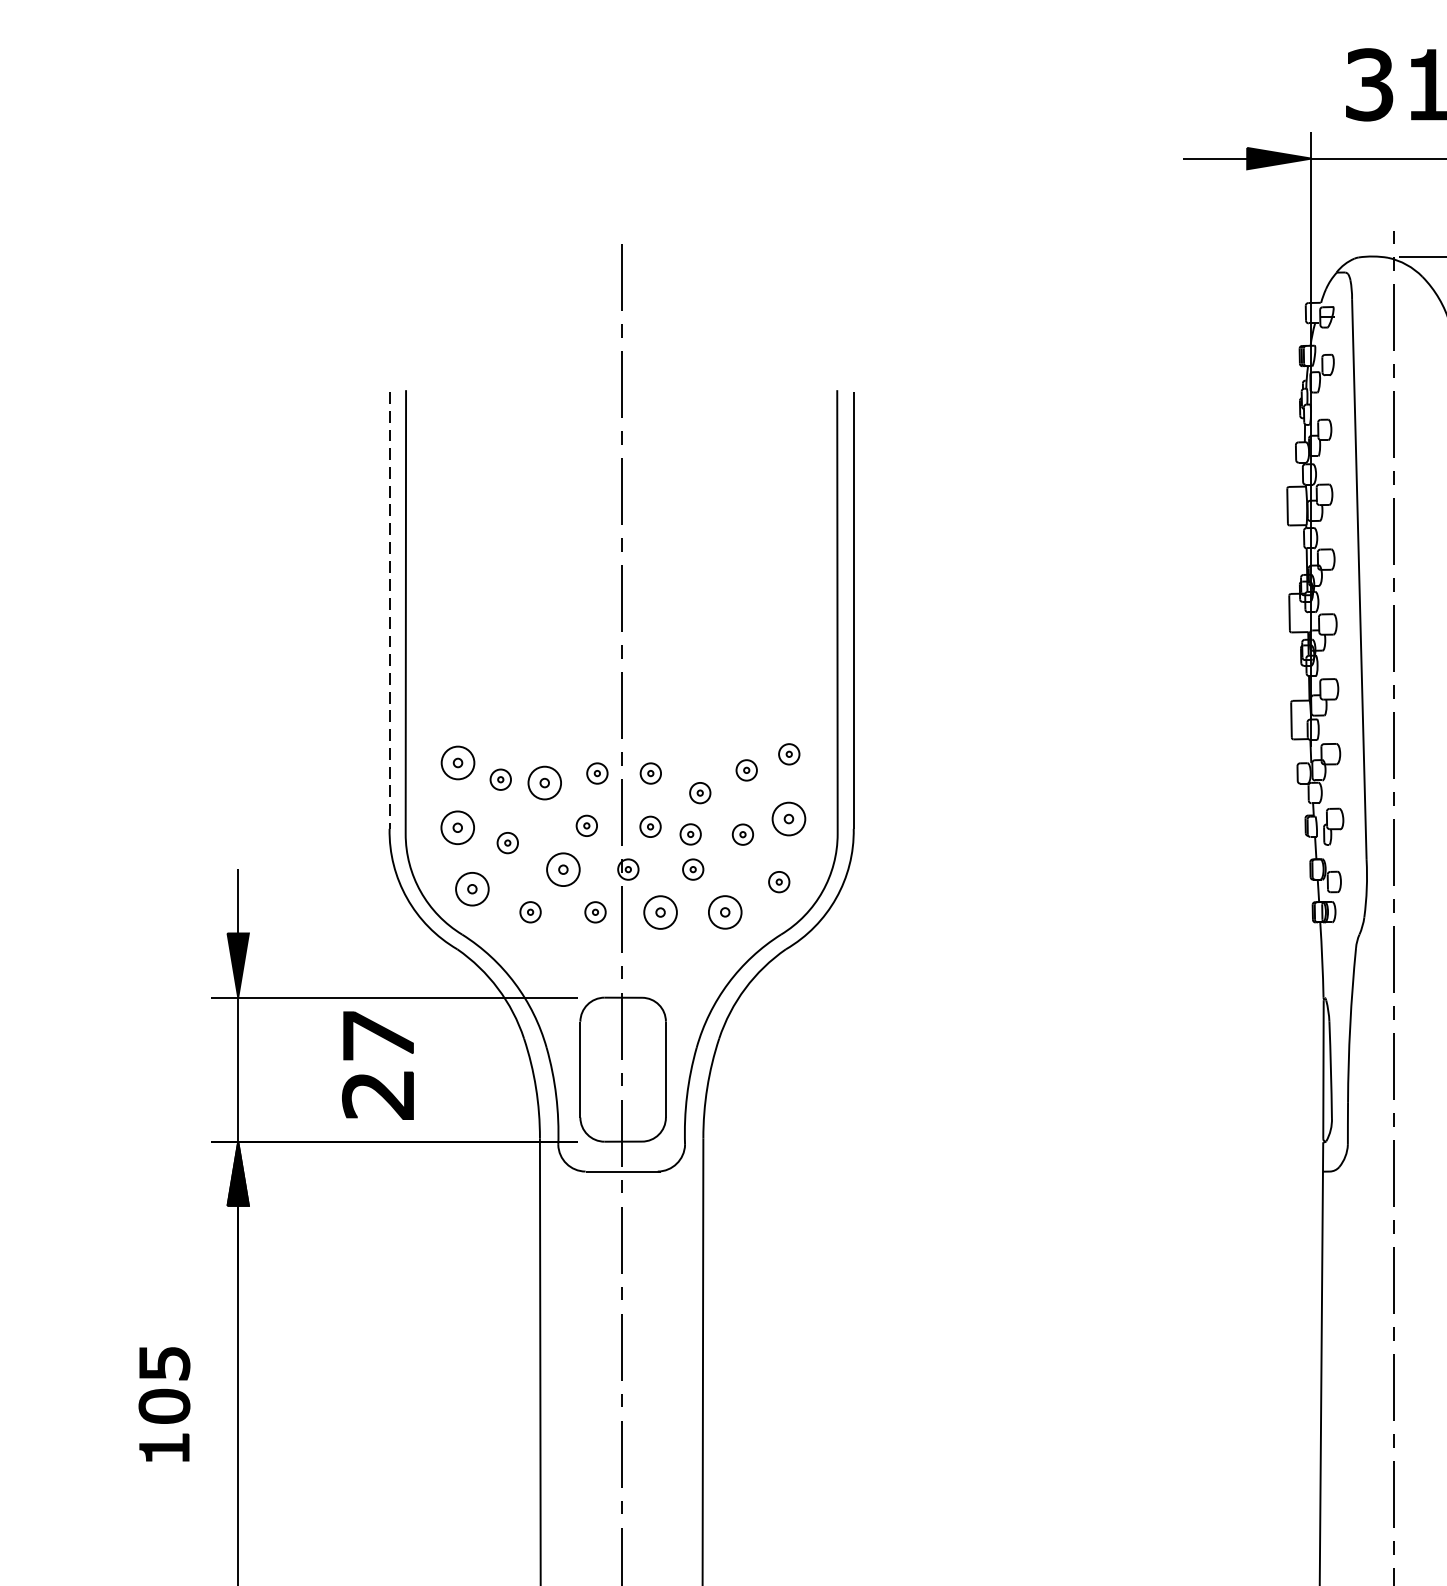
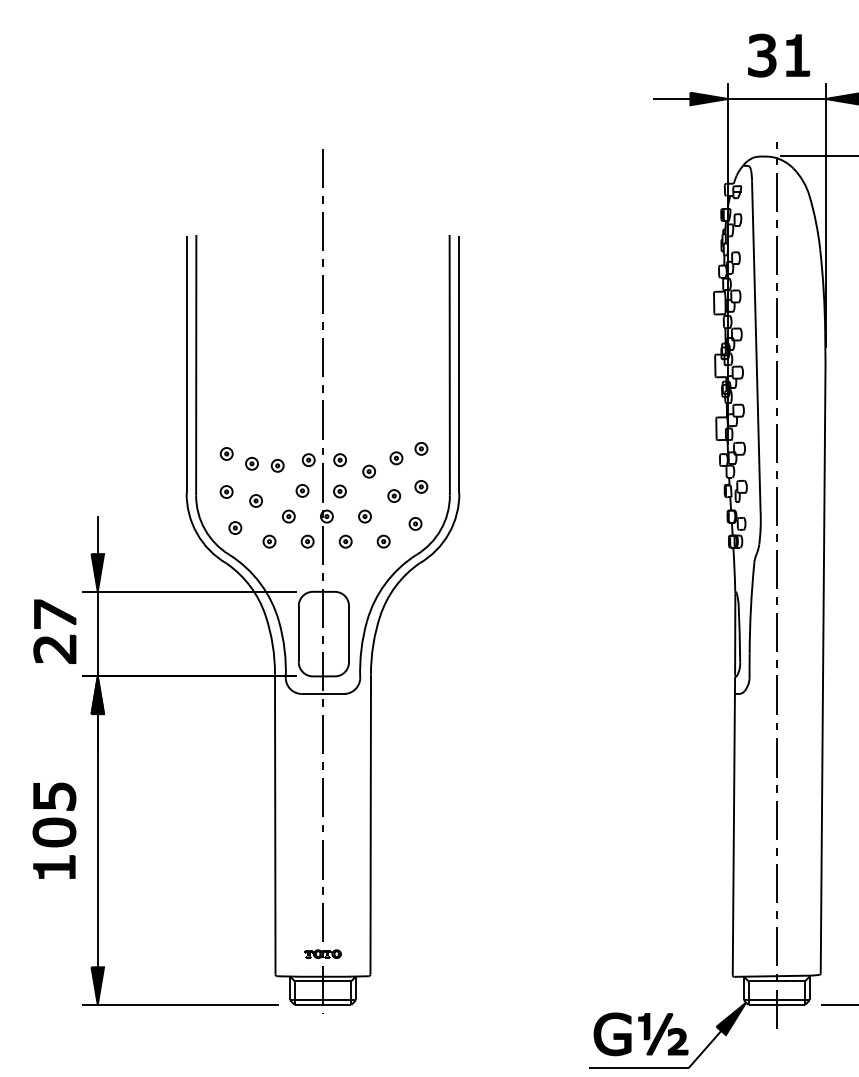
line: (389, 610) -> (186, 364), dashed -> solid
part: (457, 762) -> (226, 453), size x0.62
part: (544, 782) -> (277, 465), size x0.62
part: (789, 818) -> (421, 486), size x0.62
part: (457, 826) -> (226, 491), size x0.62
part: (690, 833) -> (363, 495), removed
part: (562, 869) -> (288, 516), size x0.62
part: (472, 888) -> (235, 527), size x0.62
part: (659, 912) -> (345, 541), size x0.62
part: (724, 912) -> (383, 541), size x0.62
part: (372, 1075) -> (51, 637), moved
part: (164, 1404) -> (54, 830), size x1.43

